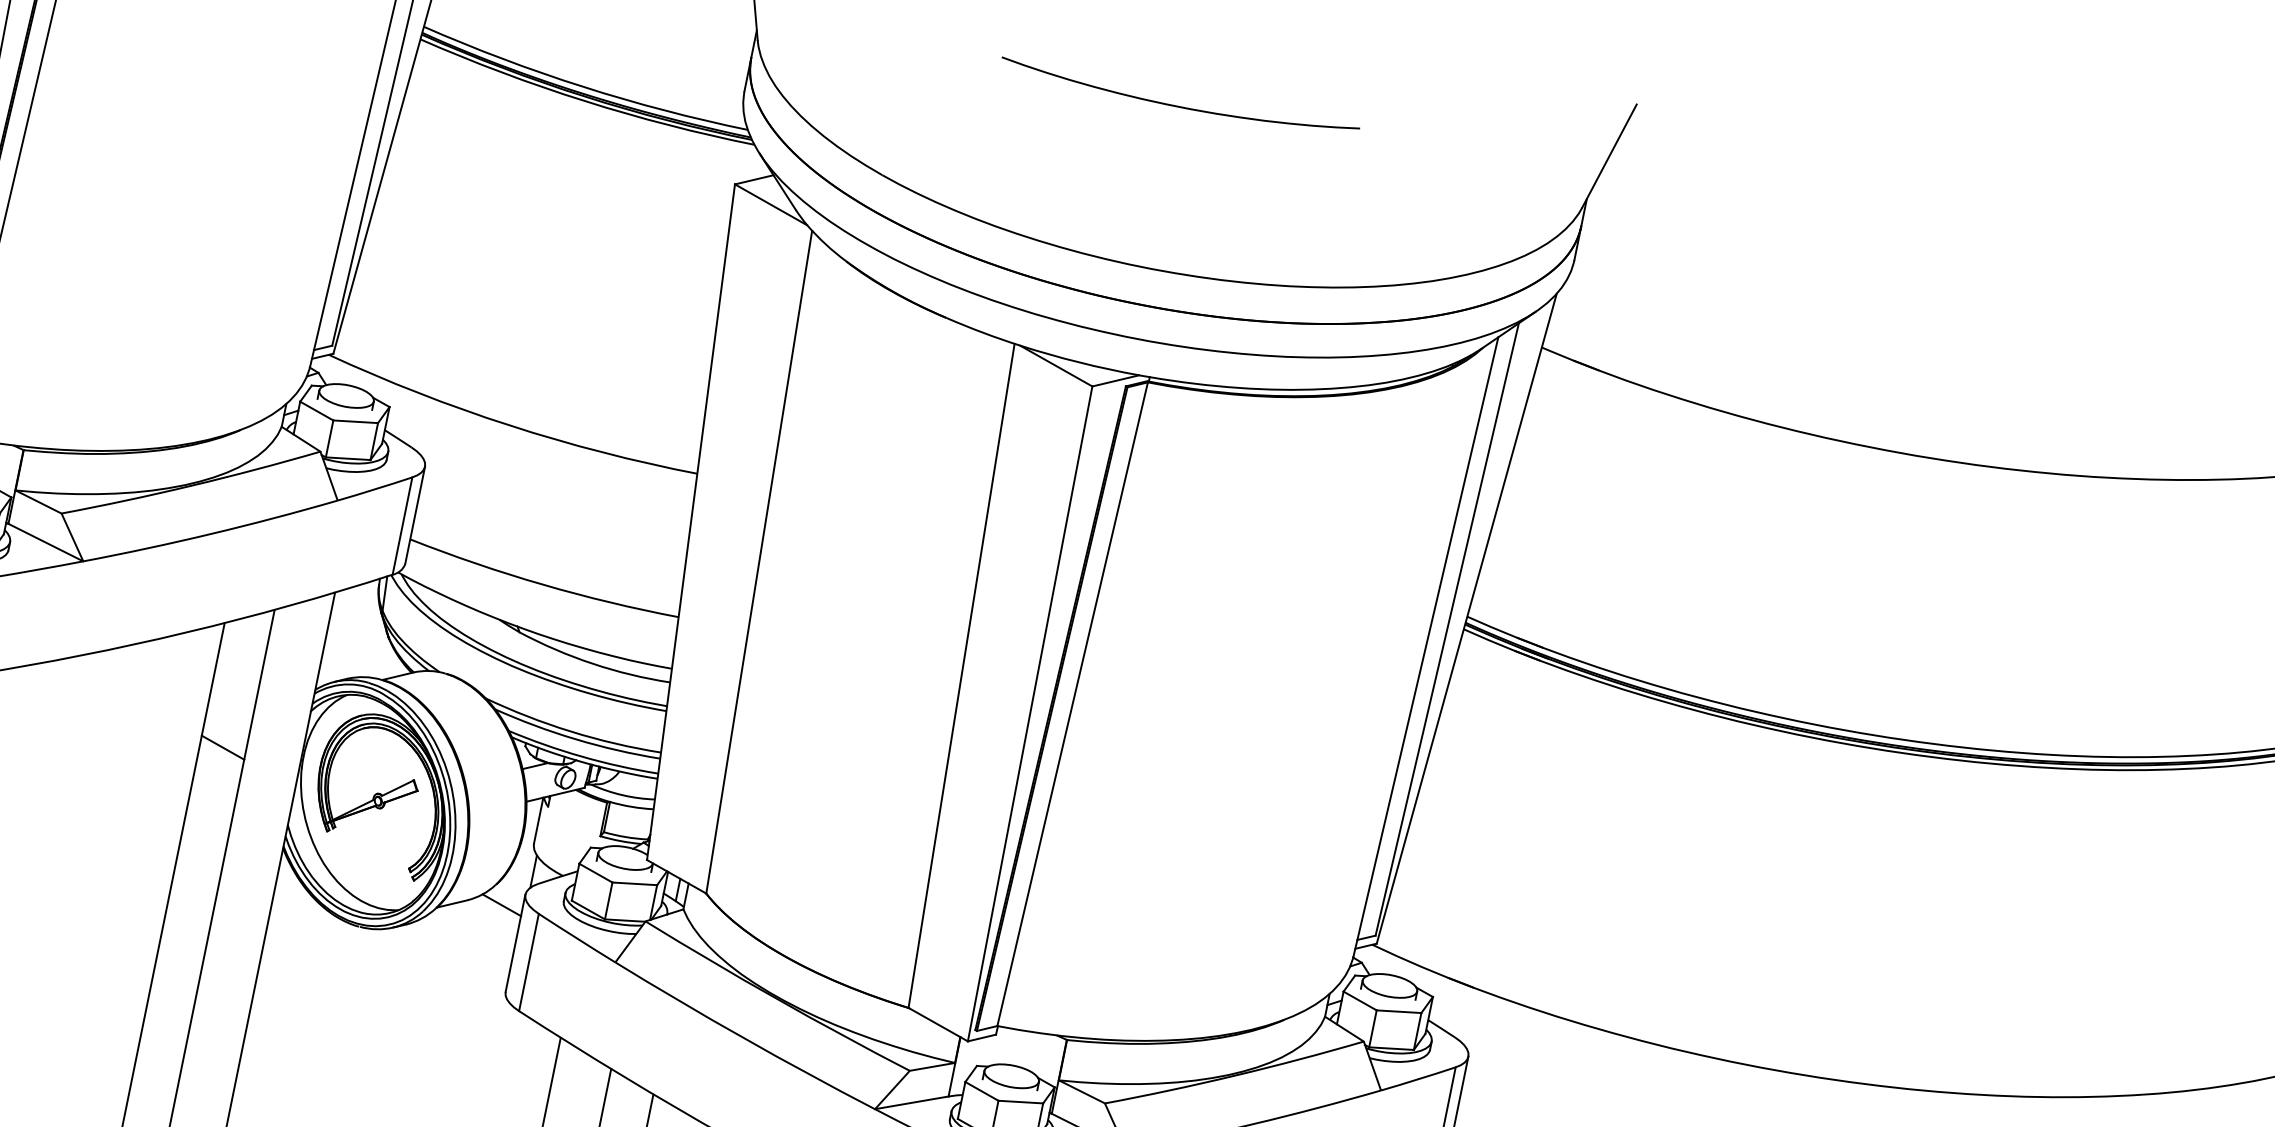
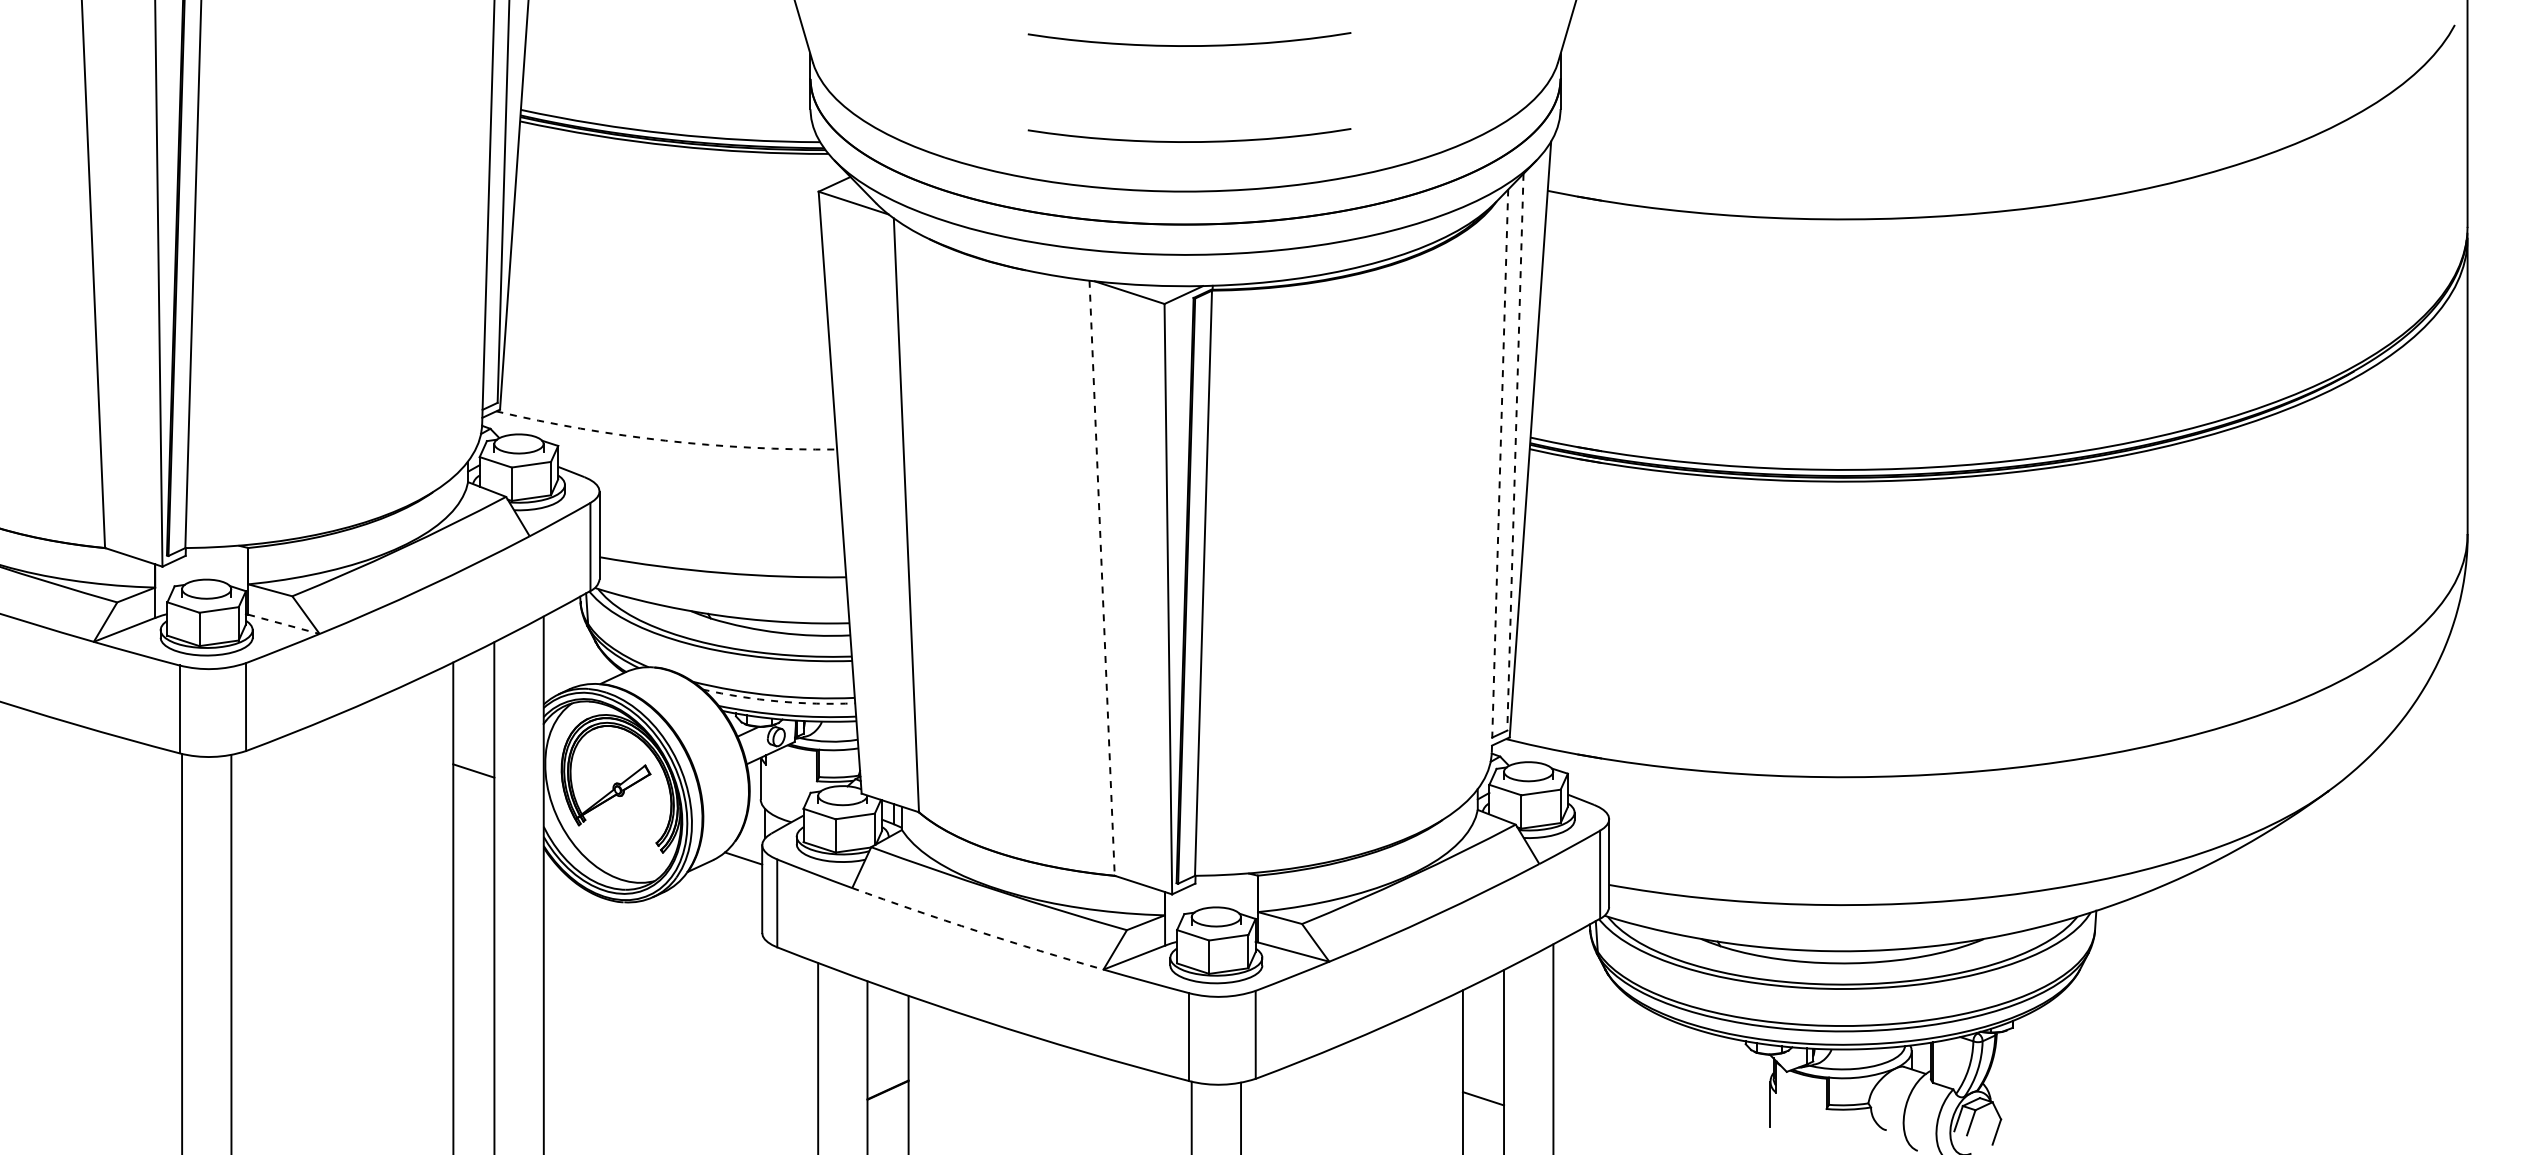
curve: (1156, 212) -> (1189, 141), added
arc: (509, 425) -> (665, 440), solid -> dashed
line: (46, 542) -> (284, 624), solid -> dashed
line: (1447, 629) -> (1515, 452), solid -> dashed
line: (1426, 647) -> (1500, 471), solid -> dashed
line: (961, 676) -> (1102, 578), solid -> dashed
arc: (575, 739) -> (778, 701), solid -> dashed
arc: (744, 1038) -> (977, 931), solid -> dashed

